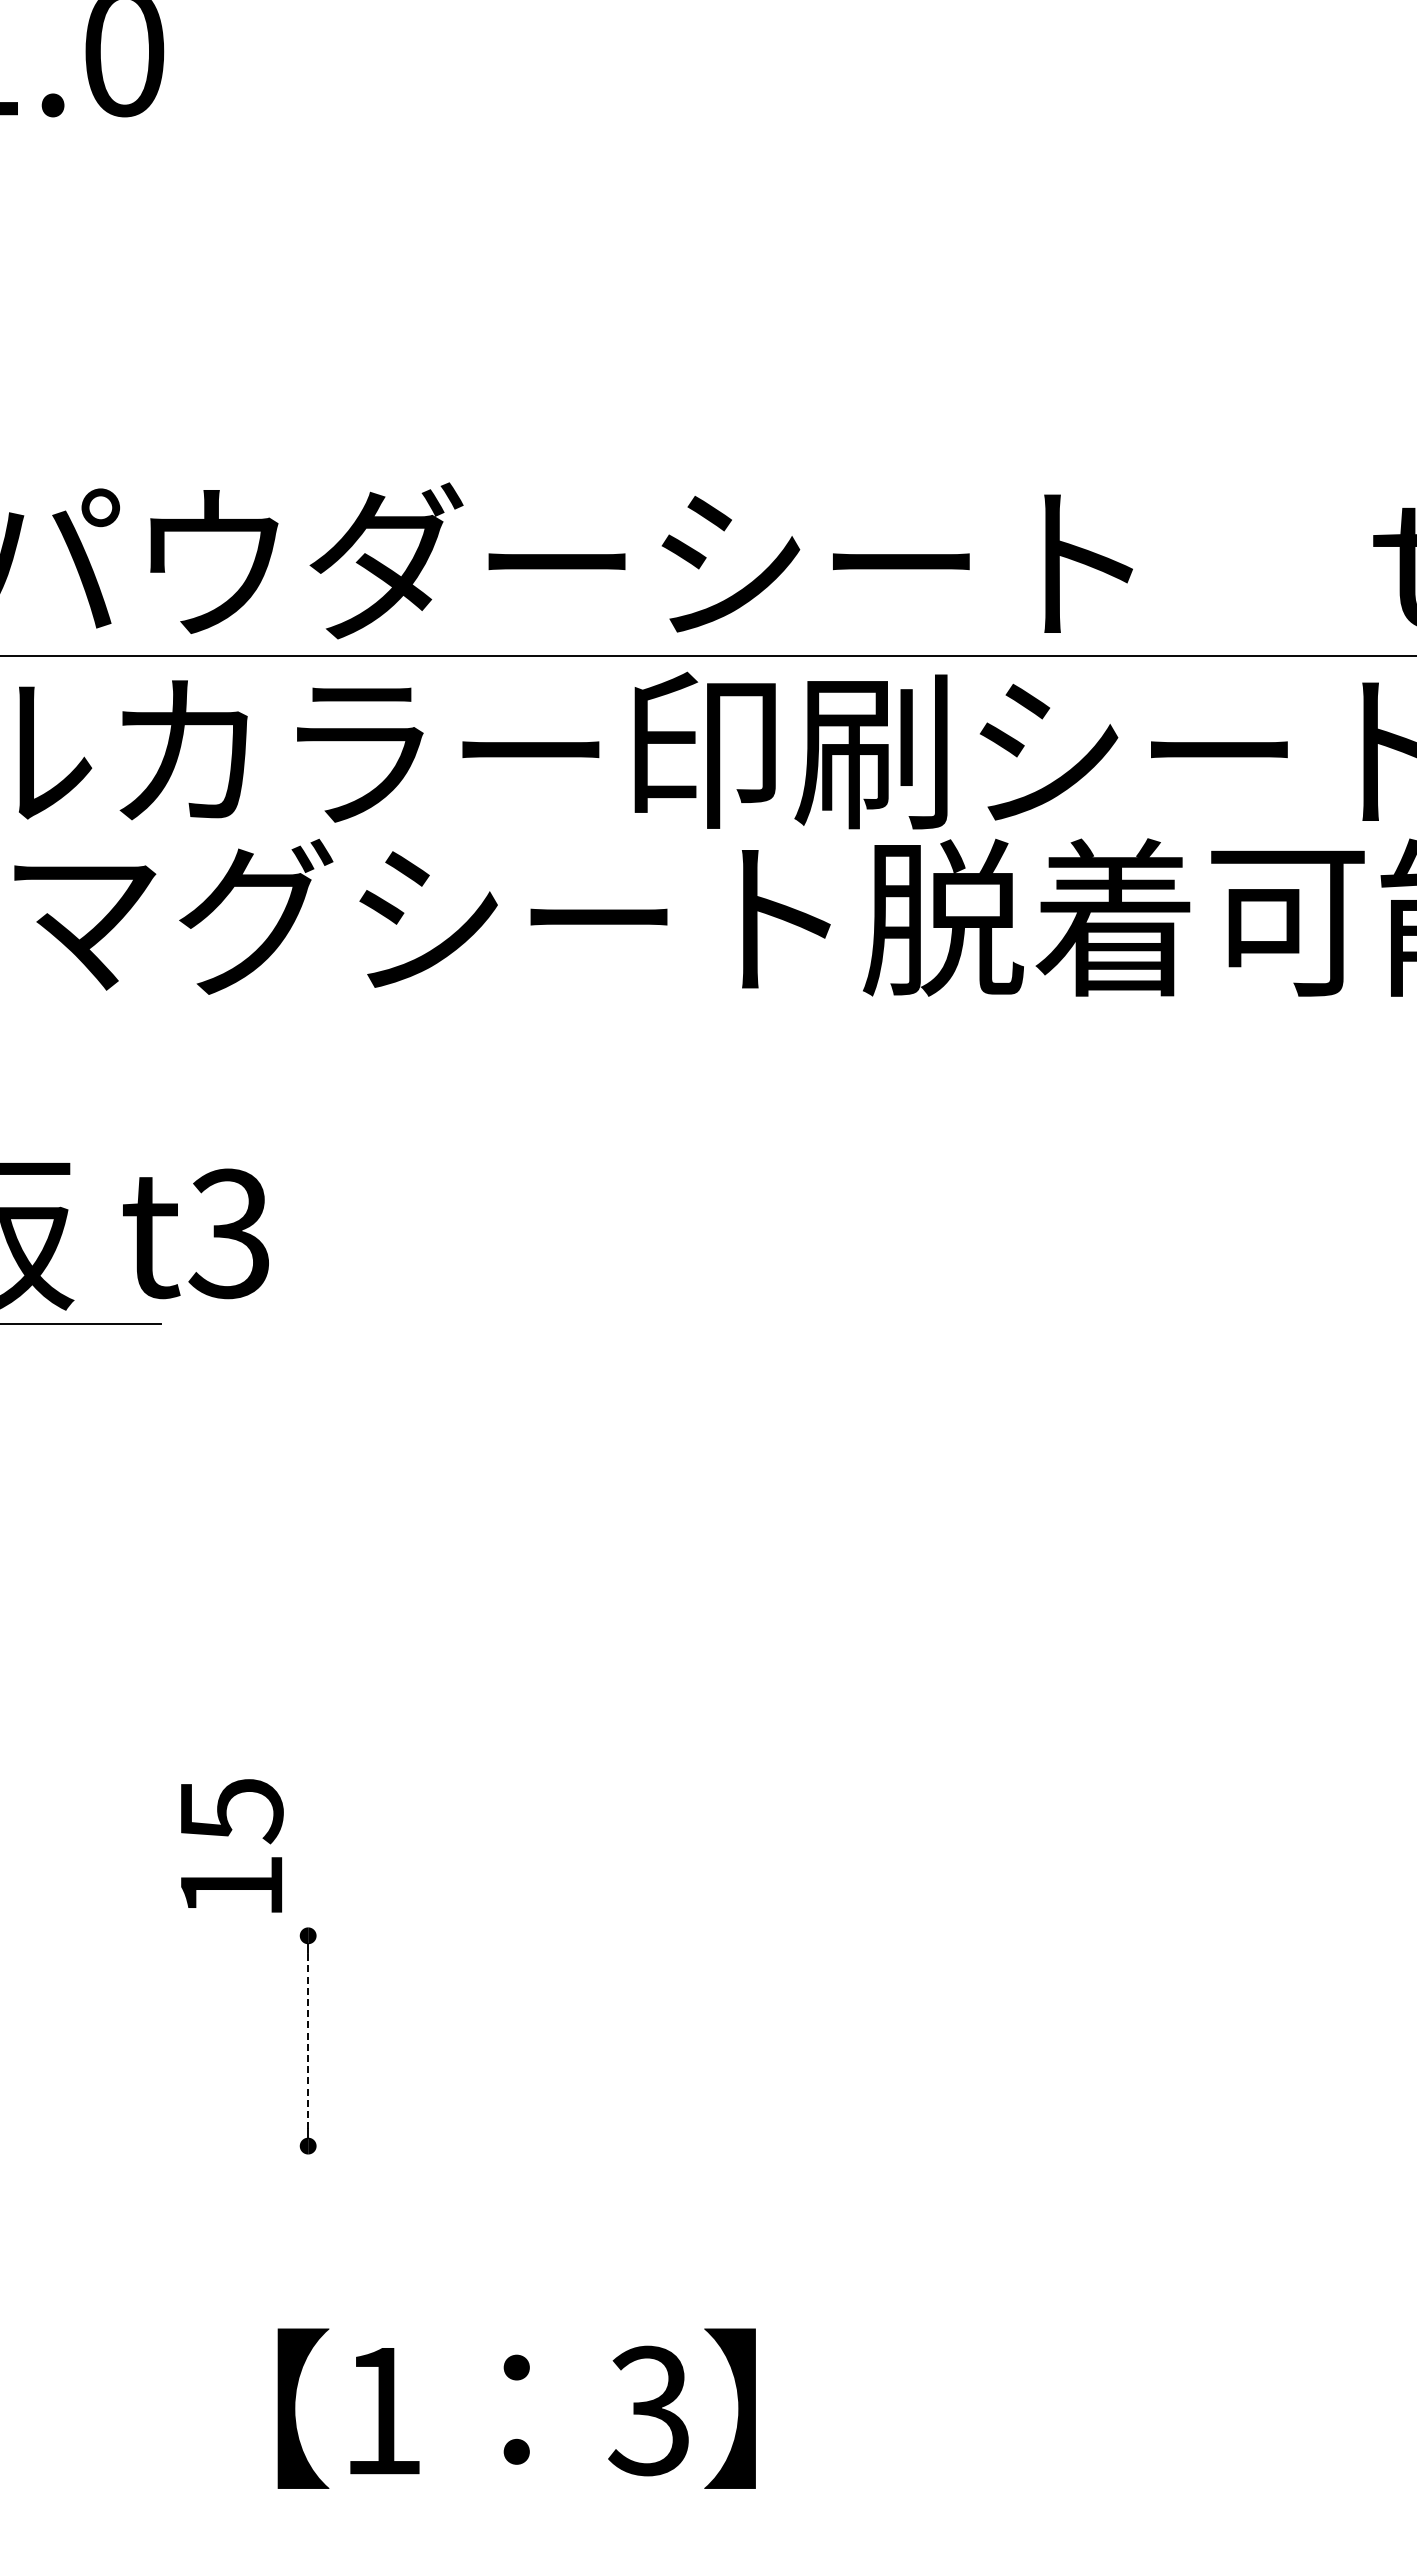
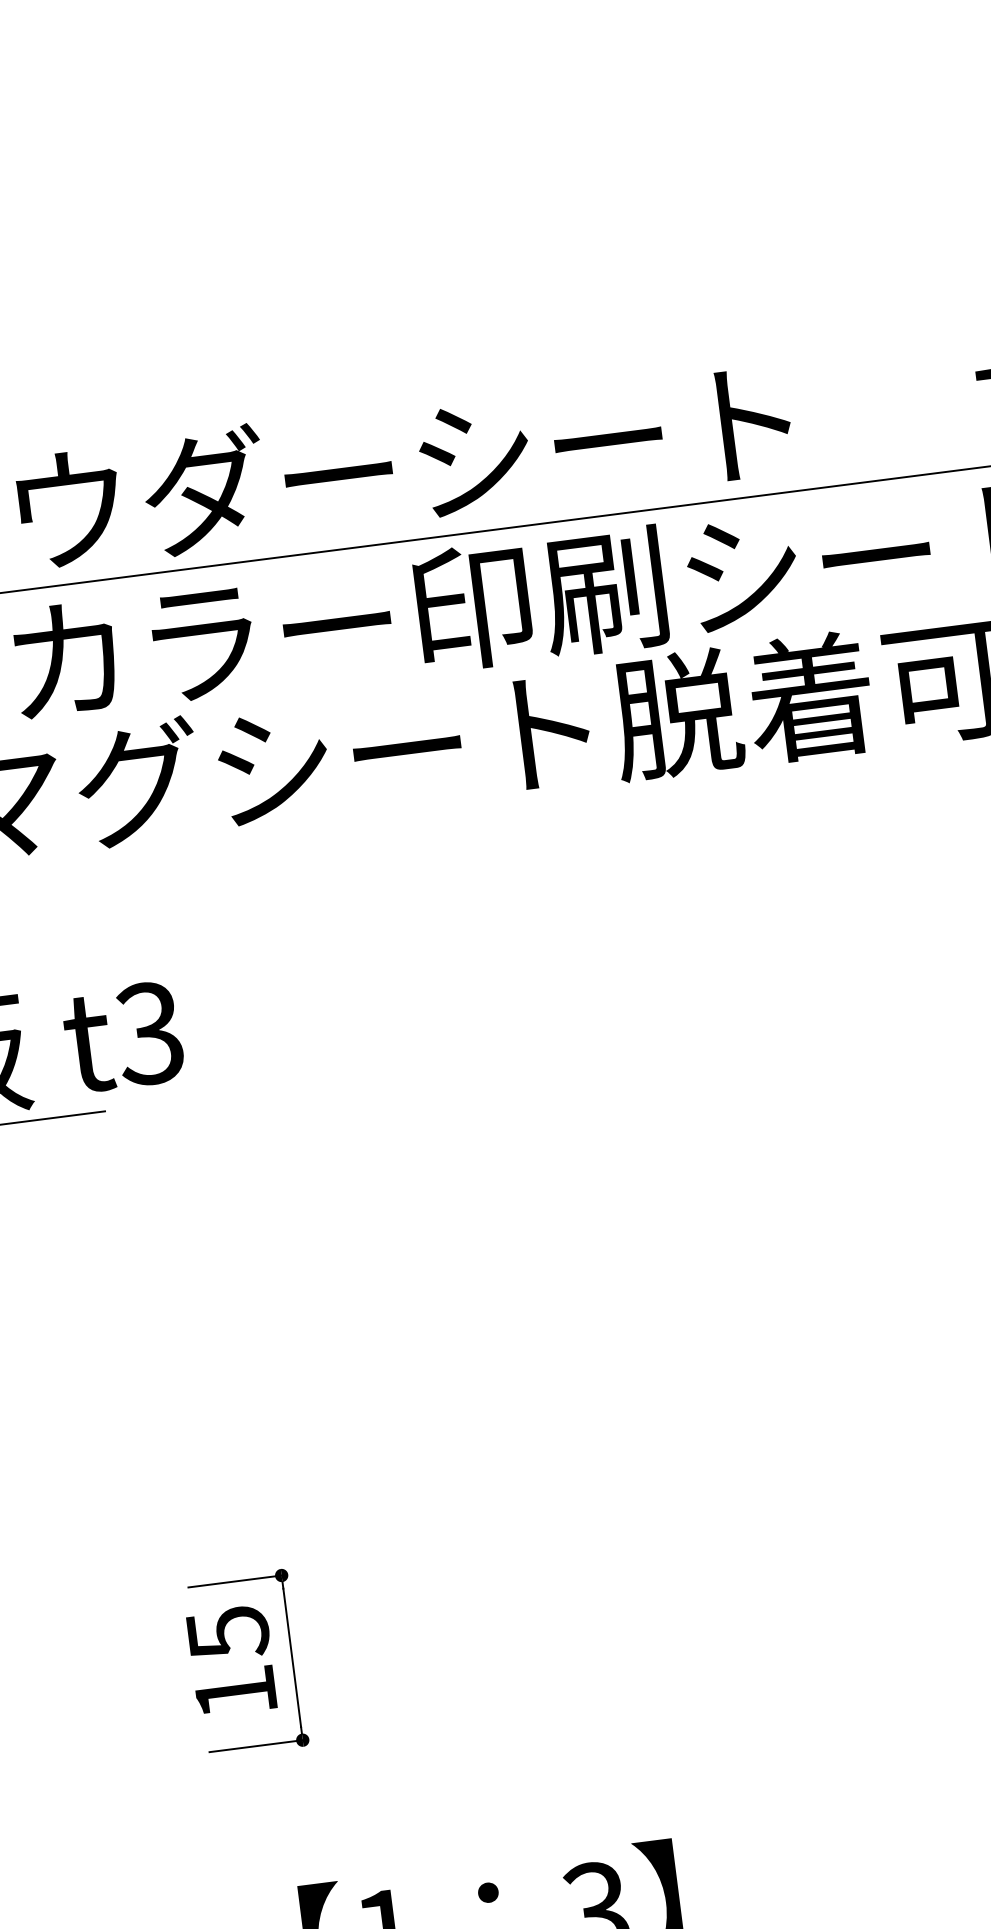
text: (232, 1845) -> (232, 1660), moved
line: (248, 1935) -> (234, 1581), added
line: (308, 2040) -> (292, 1657), dashed -> solid
line: (248, 2146) -> (256, 1746), added

